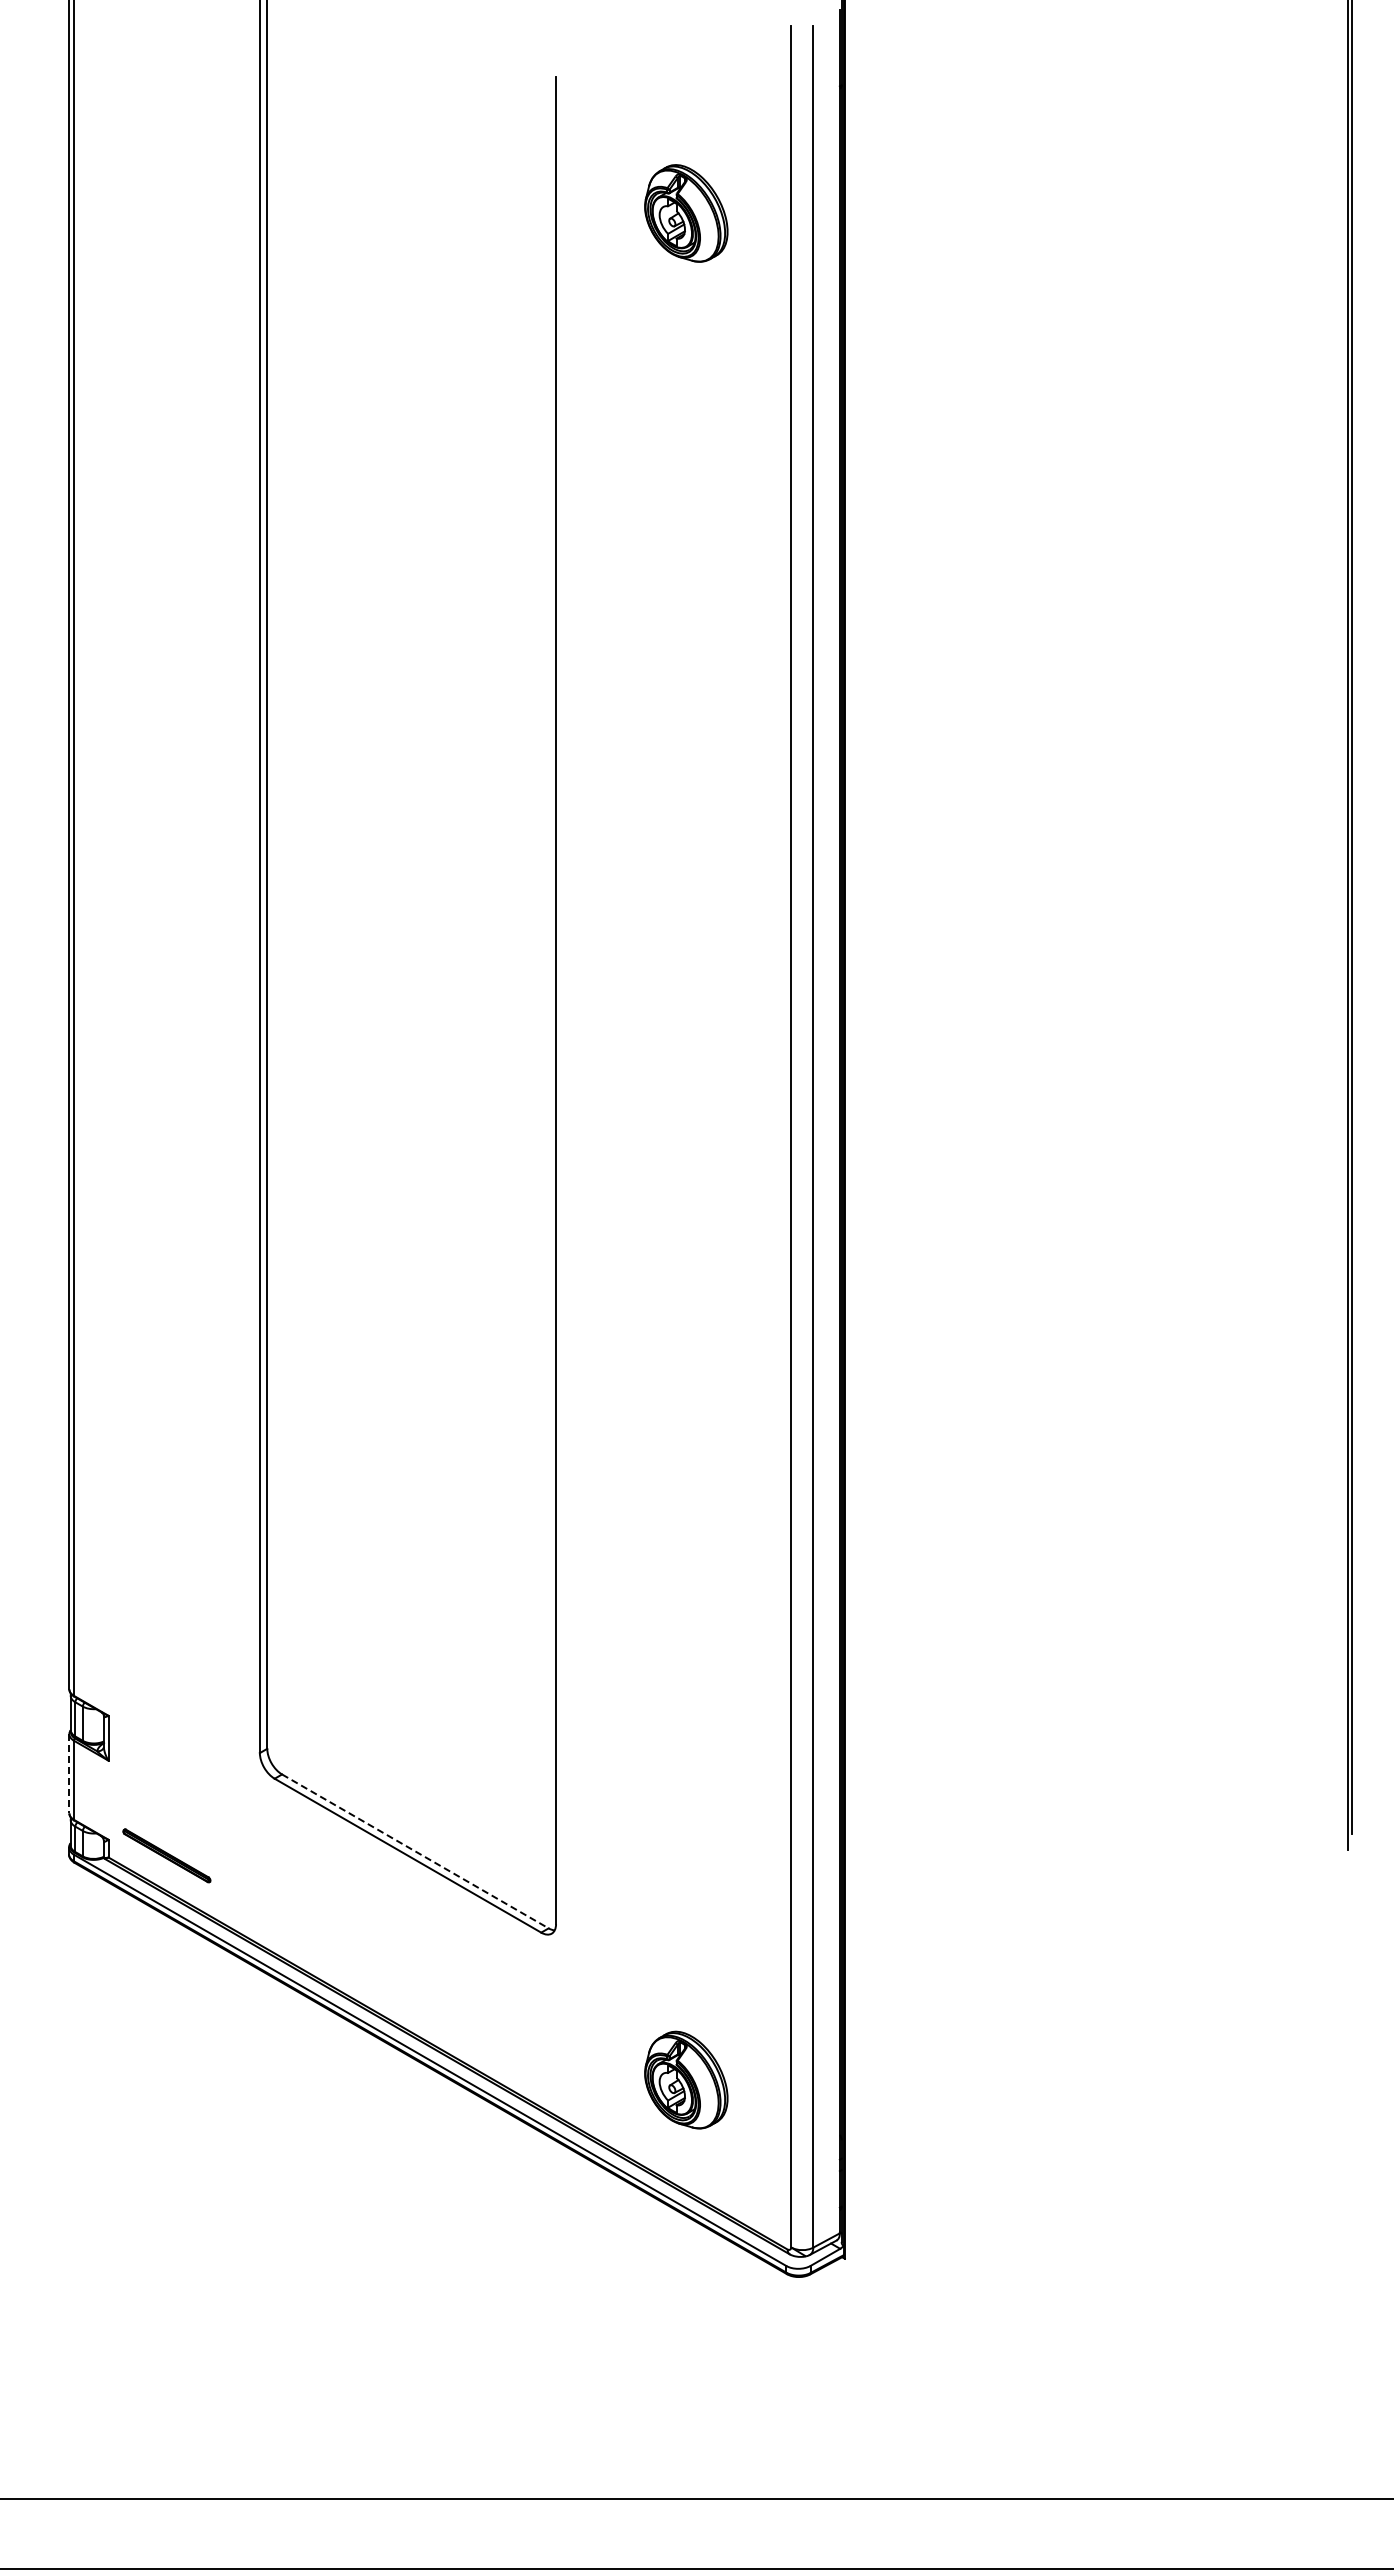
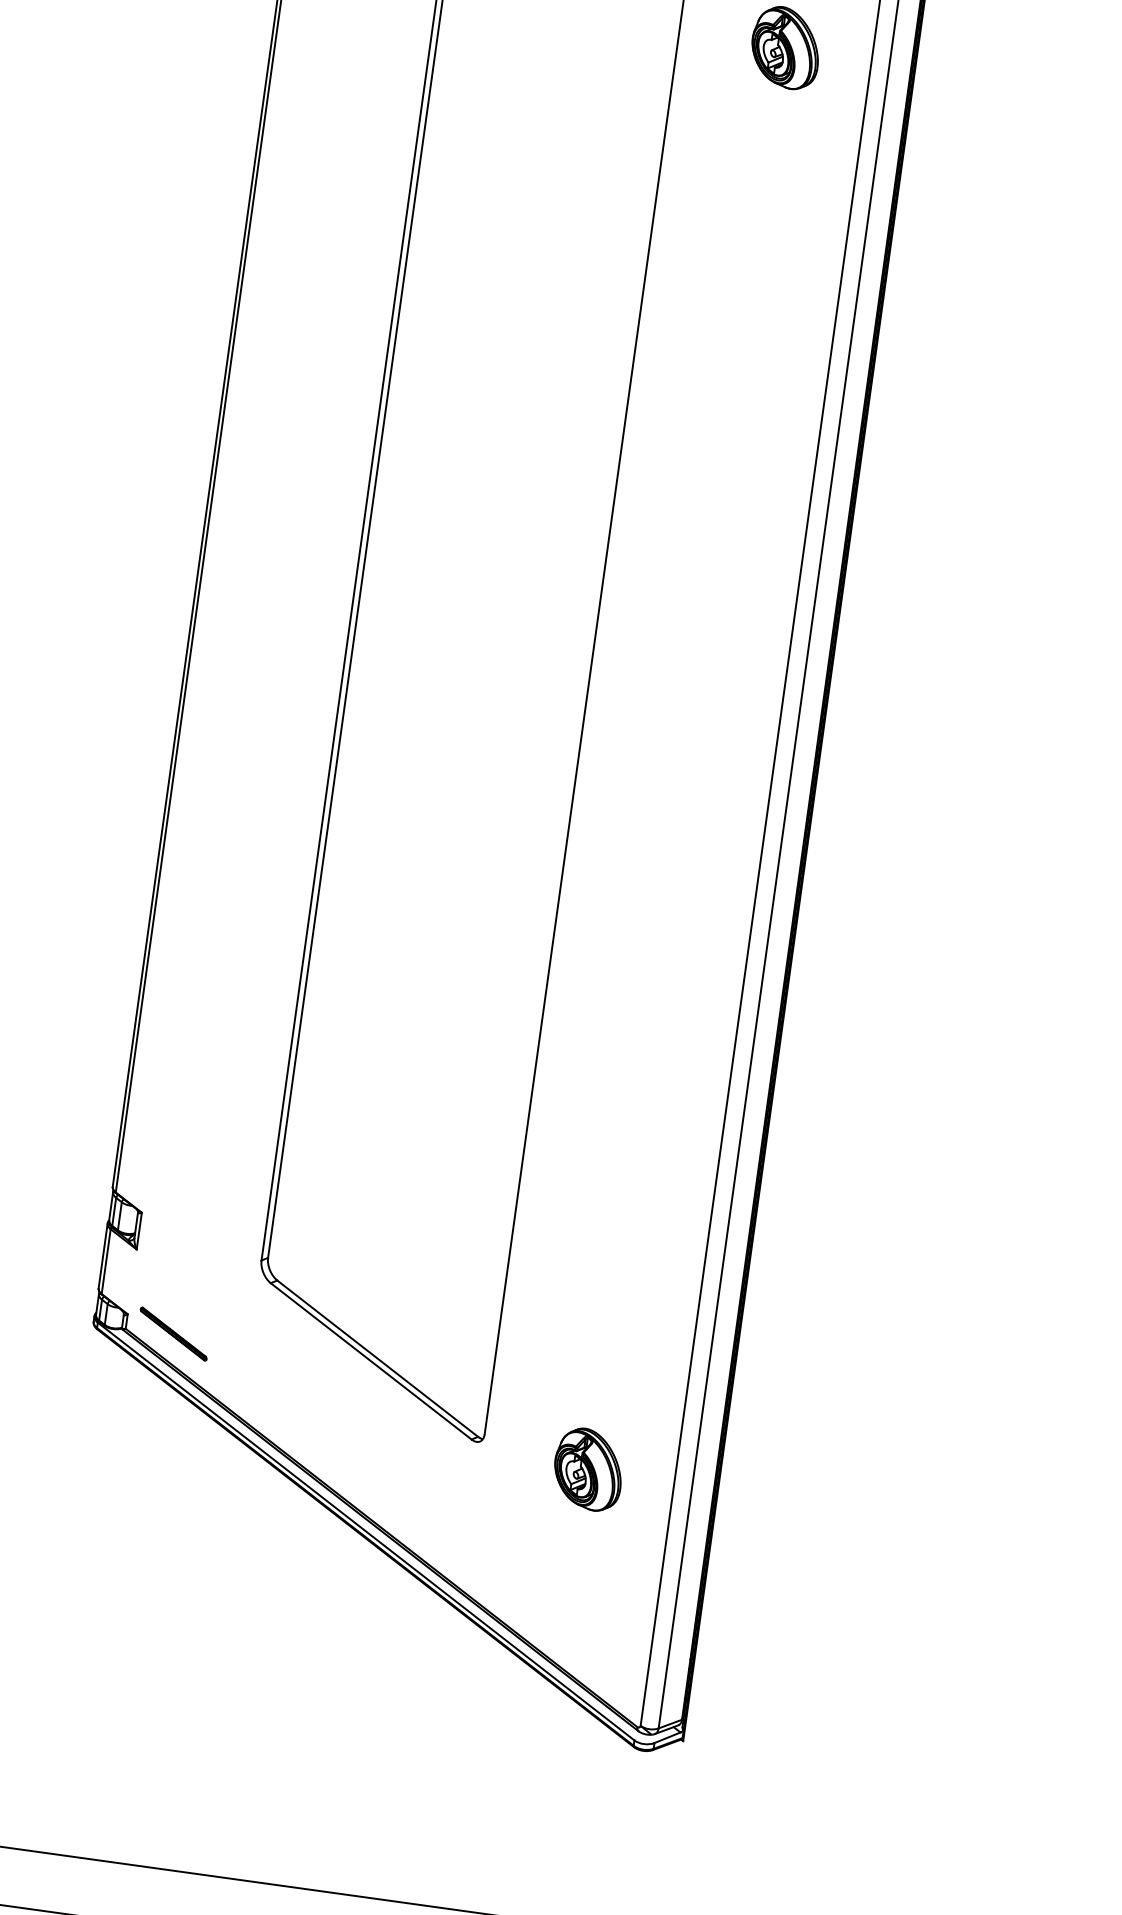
line: (69, 1773) -> (103, 1255), dashed -> solid
line: (415, 1851) -> (377, 1358), dashed -> solid
part: (686, 2079) -> (588, 1469), moved

